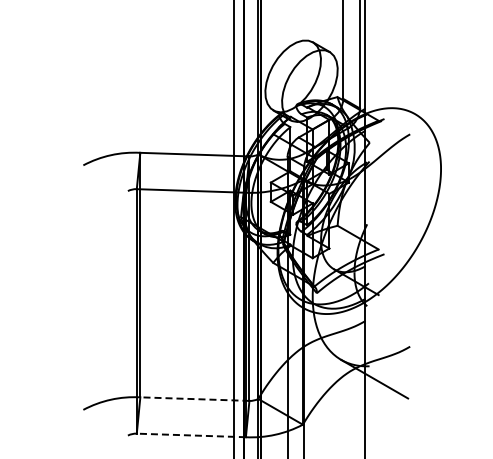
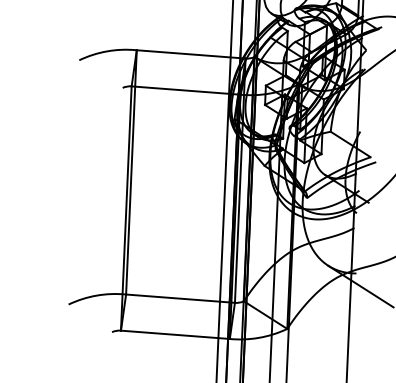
line: (194, 399) -> (180, 299), dashed -> solid
line: (191, 435) -> (175, 334), dashed -> solid

